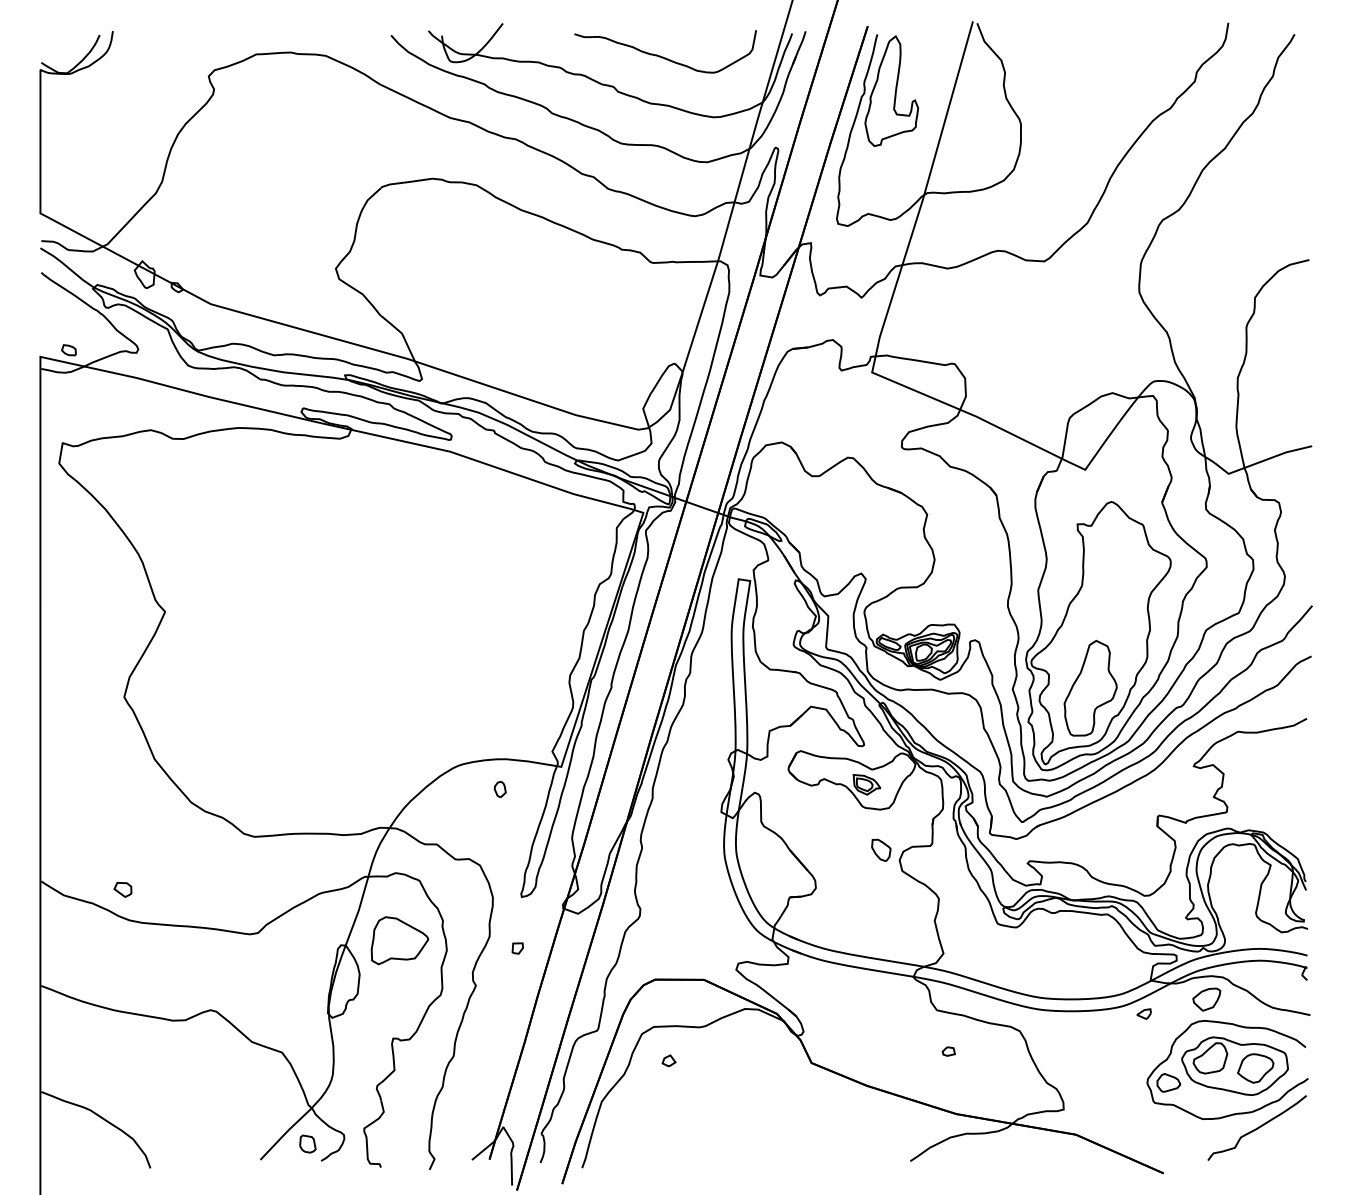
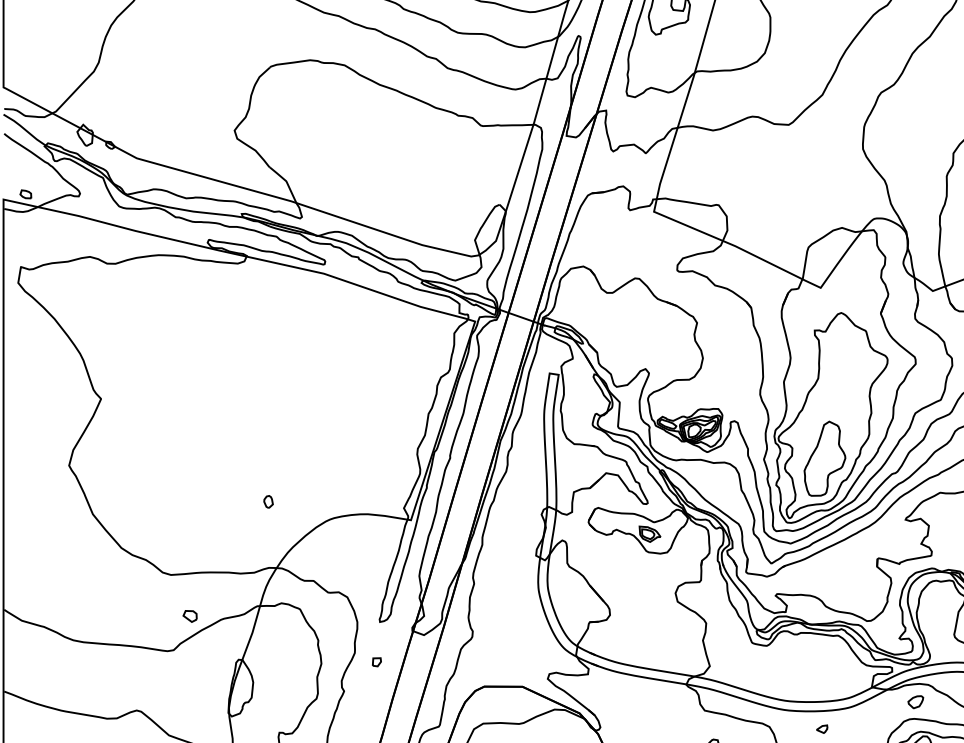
part: (499, 789) -> (267, 501), moved
part: (881, 849) -> (661, 584), removed
part: (122, 889) -> (189, 616), moved
part: (399, 940) -> (284, 656), removed
part: (1206, 999) -> (915, 702), size x0.7
part: (1143, 1013) -> (821, 728), moved

